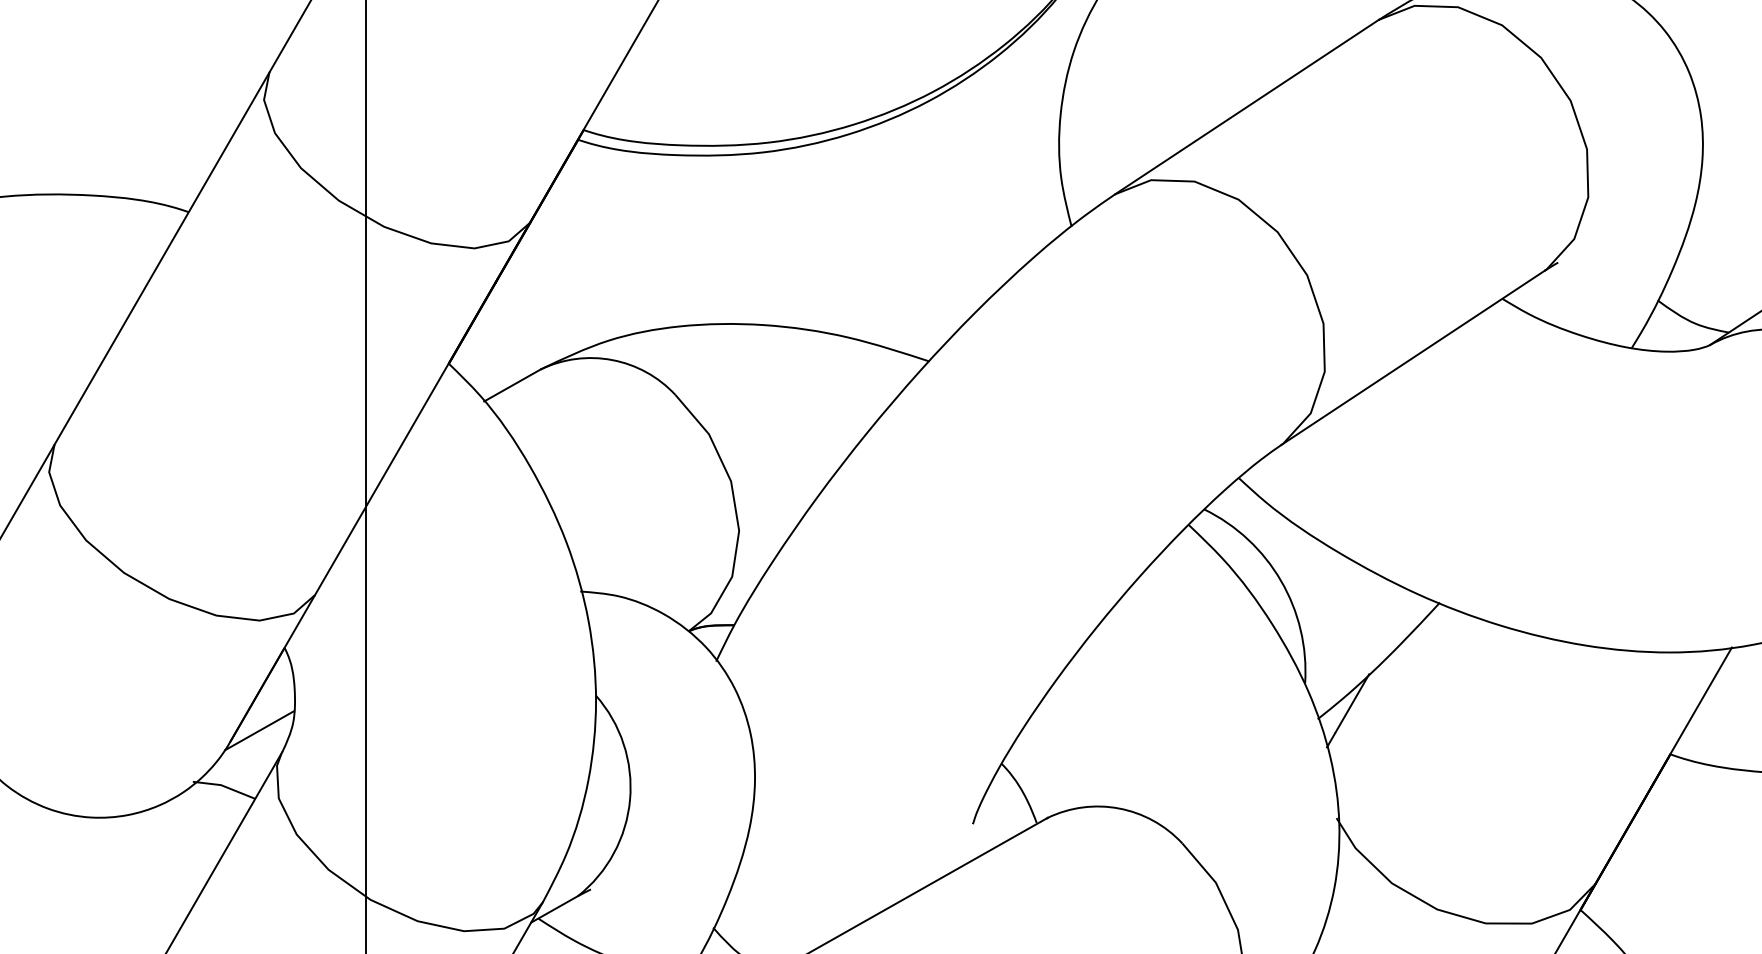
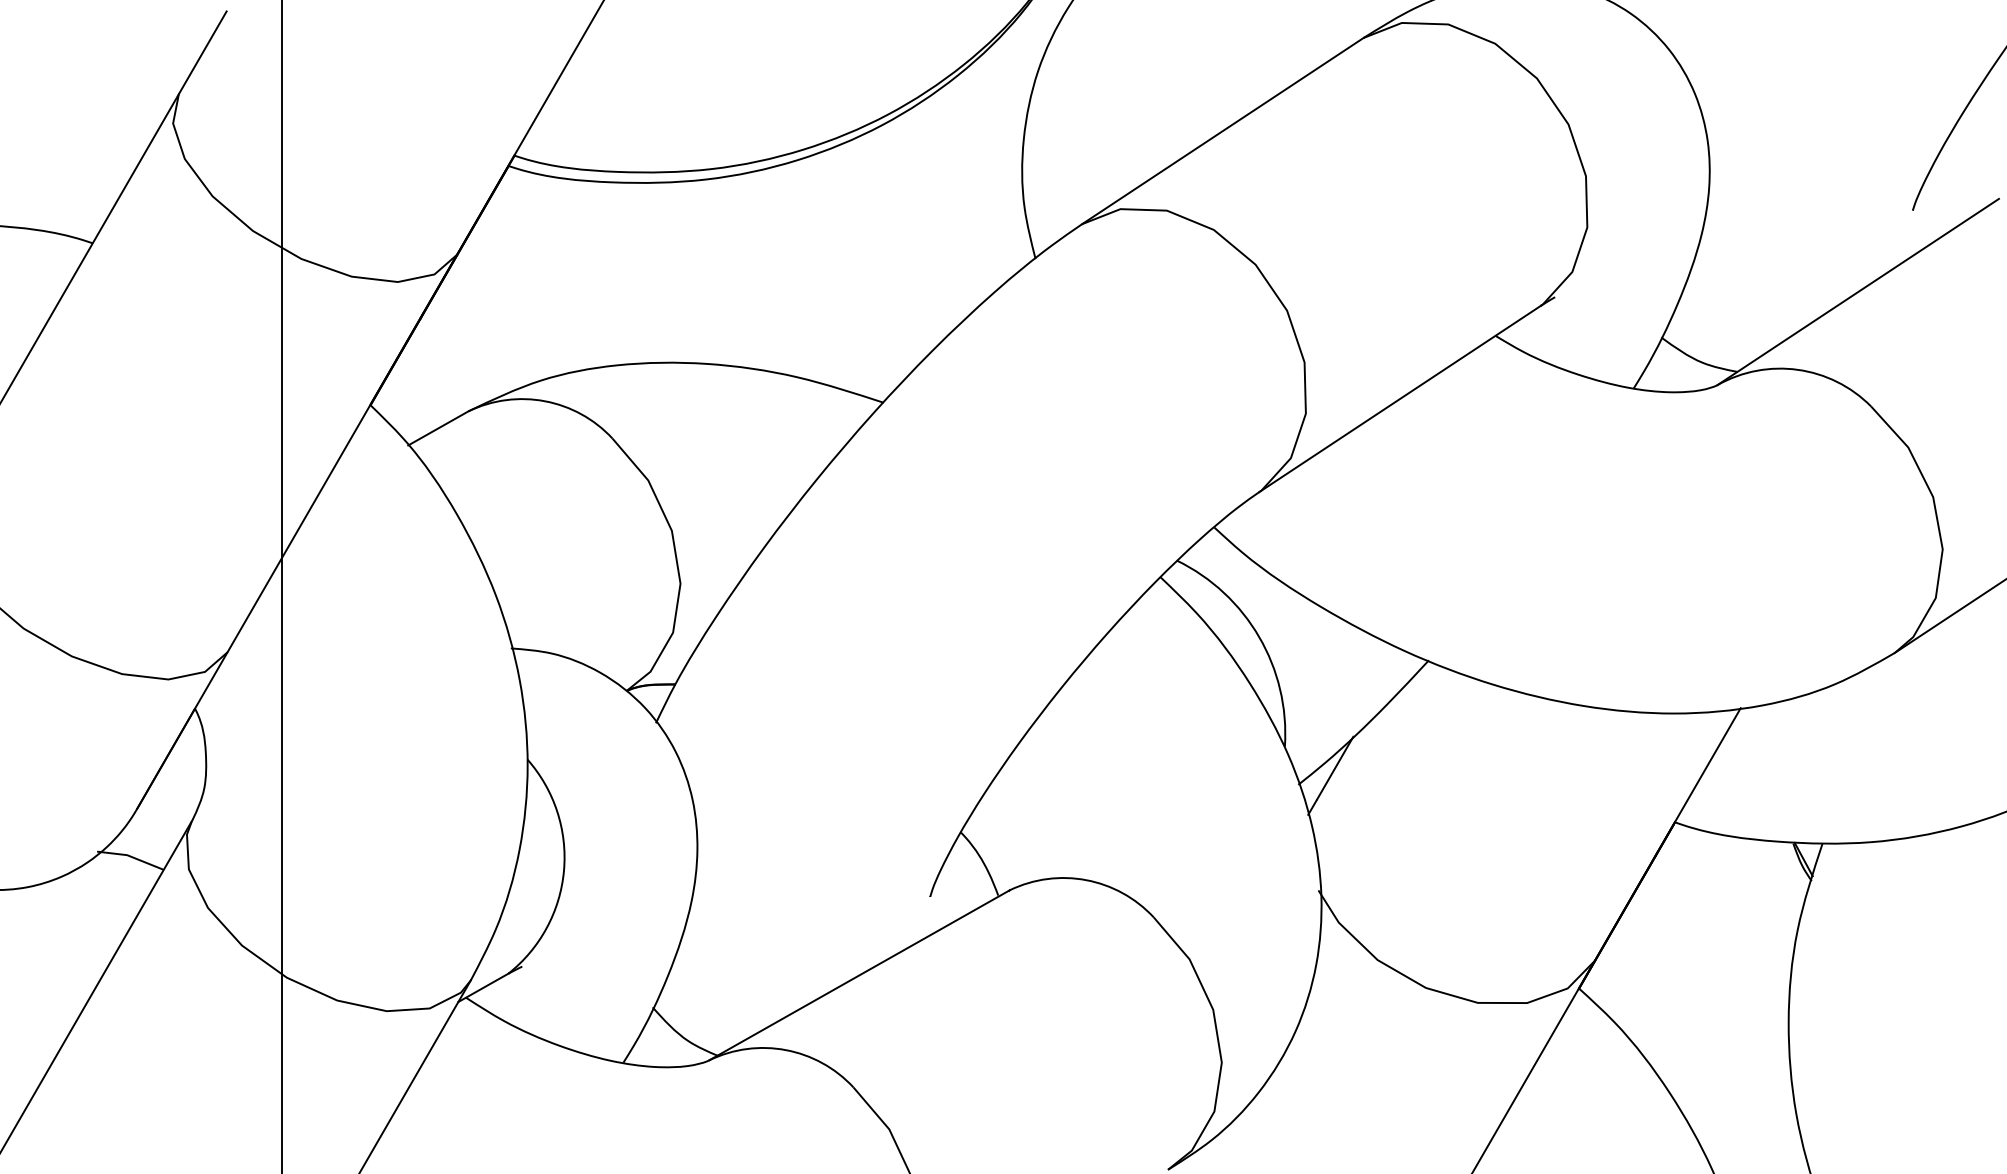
line: (258, 730) -> (167, 796), removed

